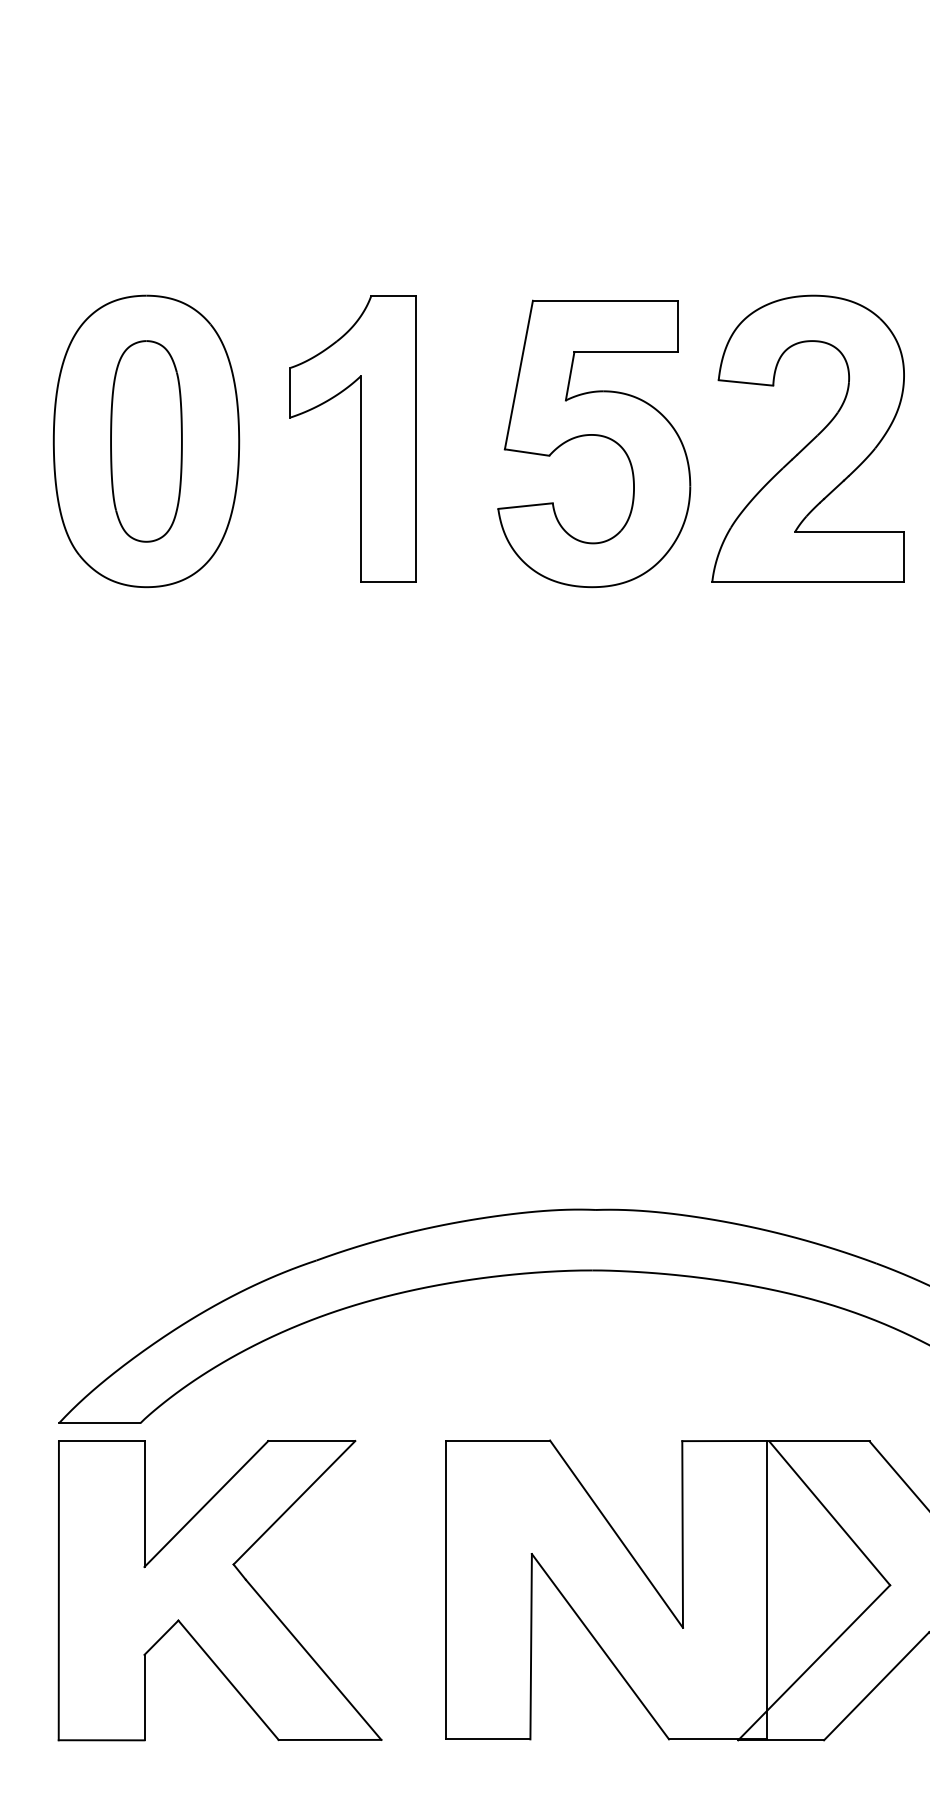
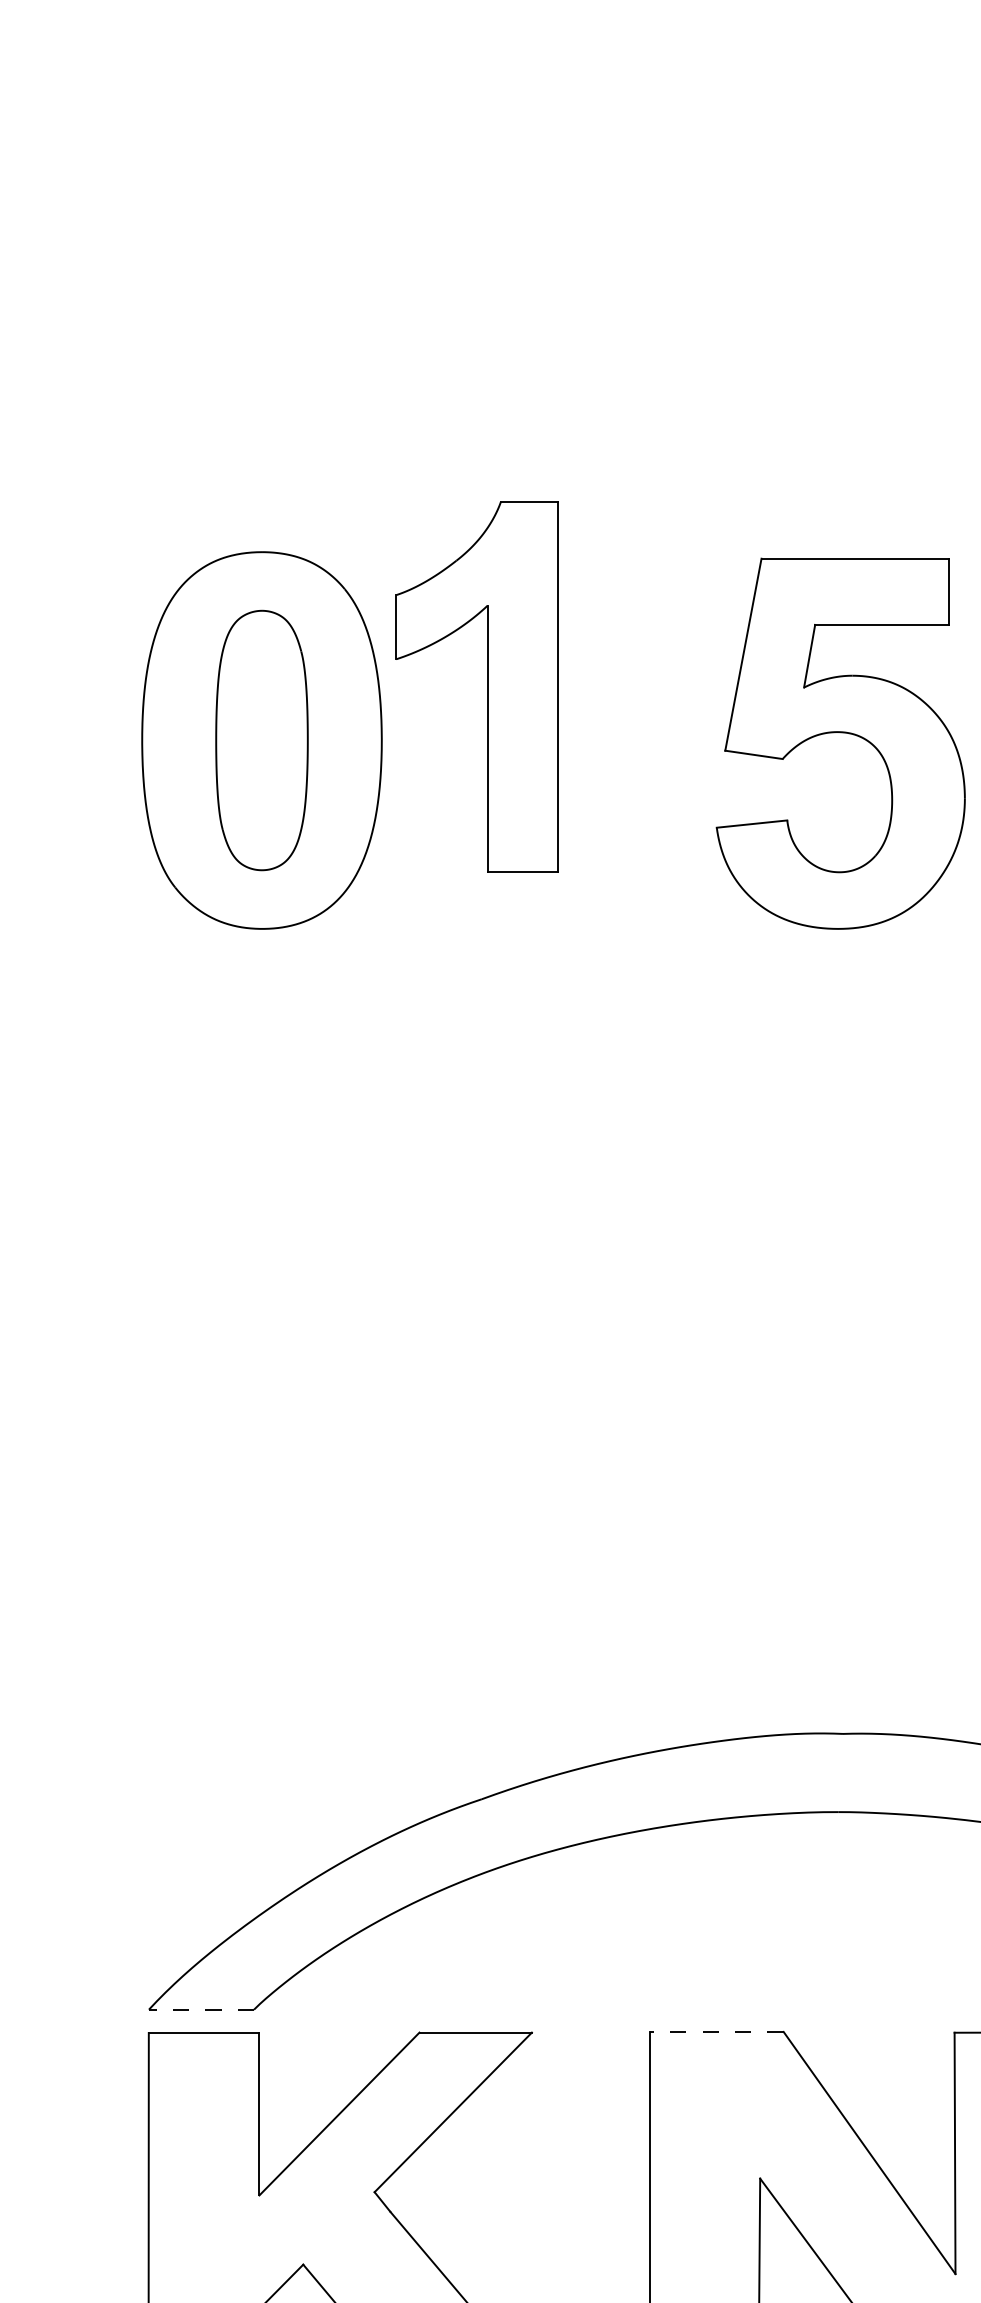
part: (360, 438) -> (486, 686), moved
line: (99, 1423) -> (201, 2009), solid -> dashed
line: (498, 1440) -> (717, 2031), solid -> dashed

